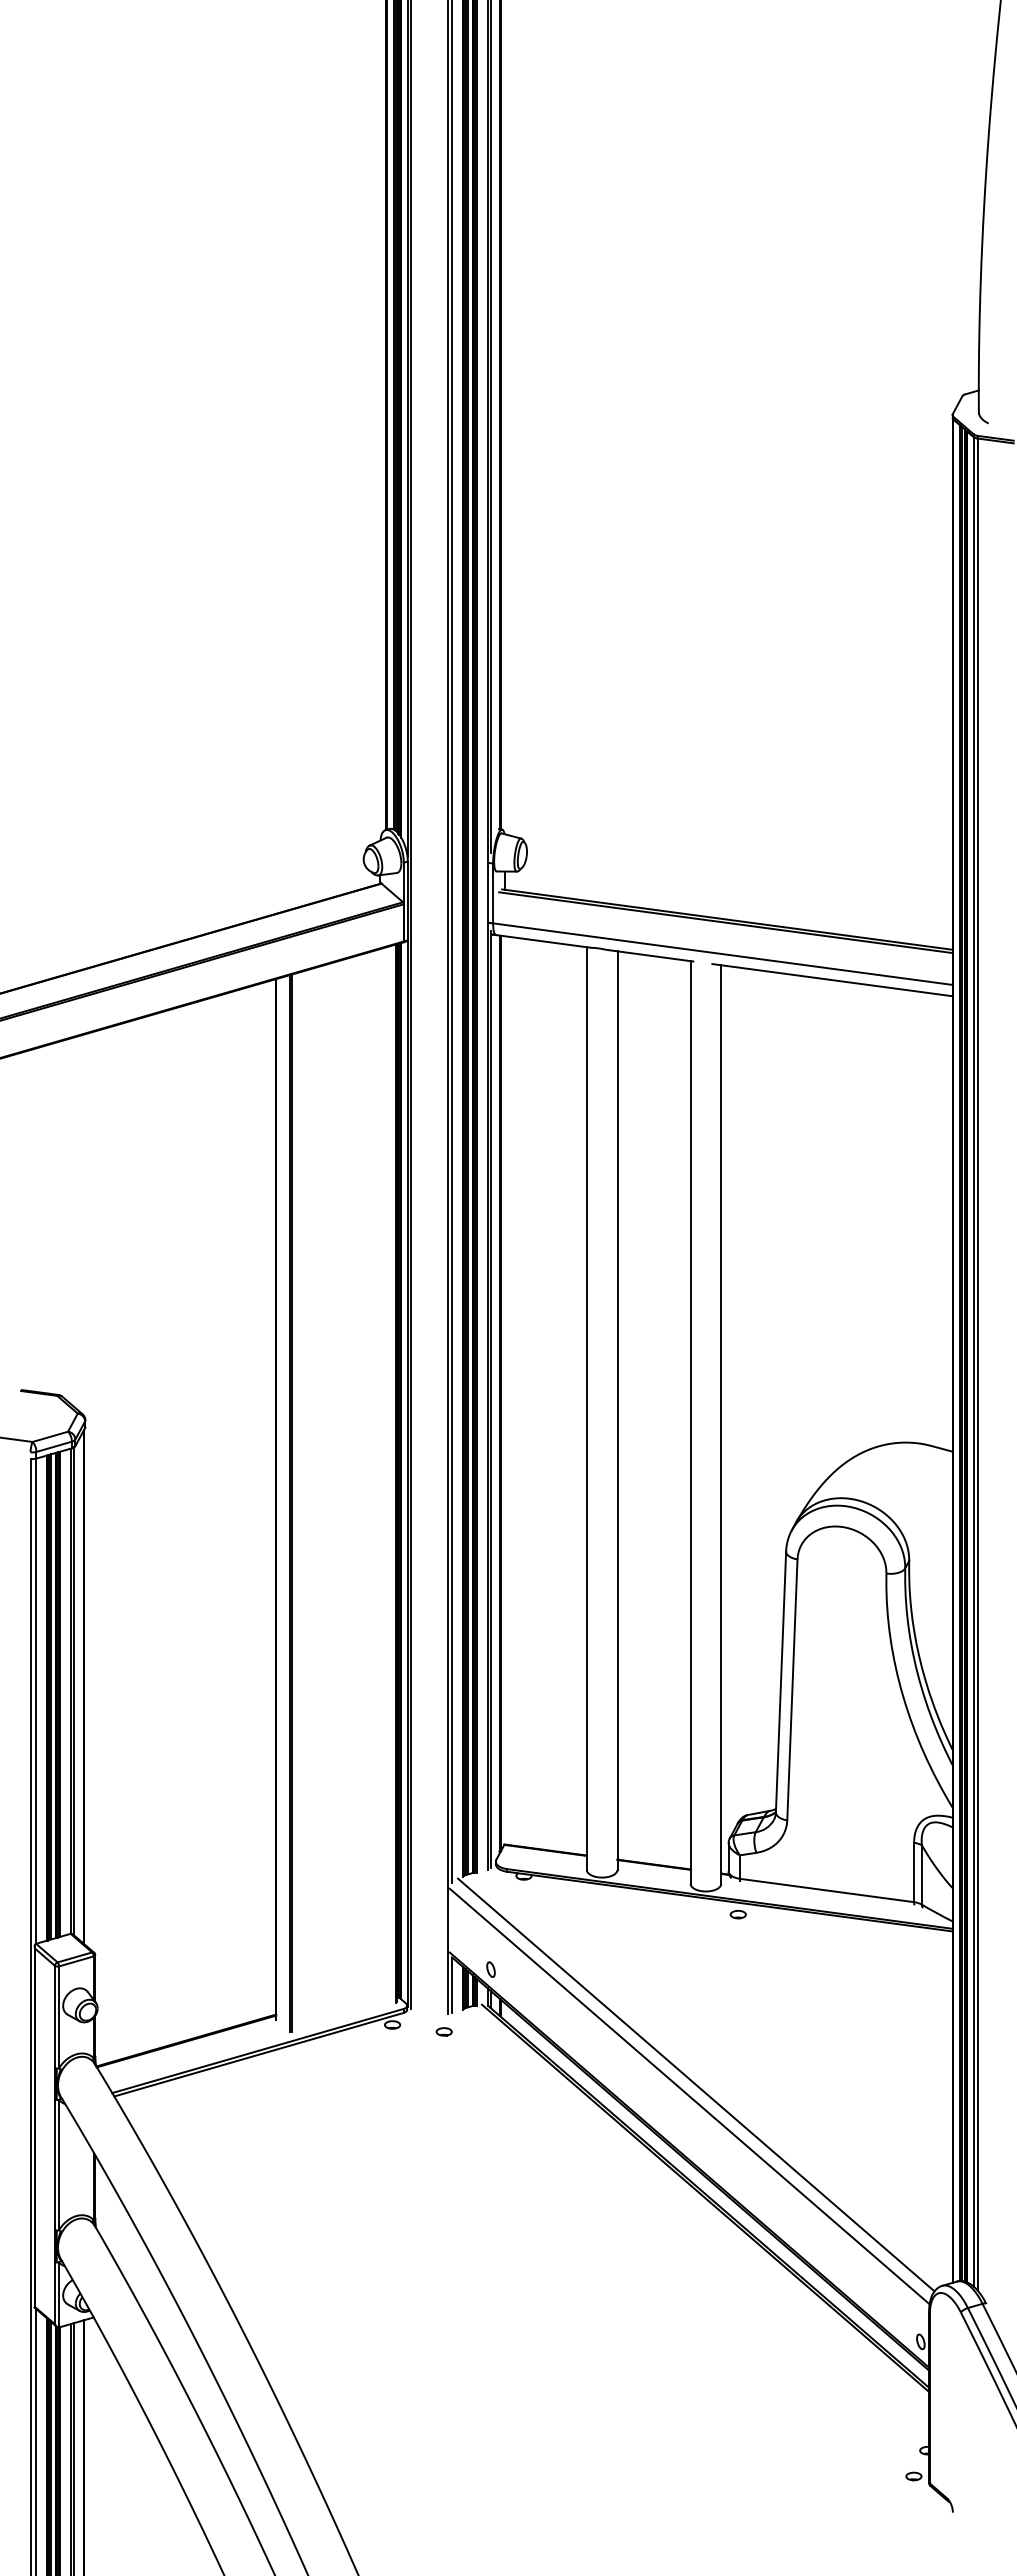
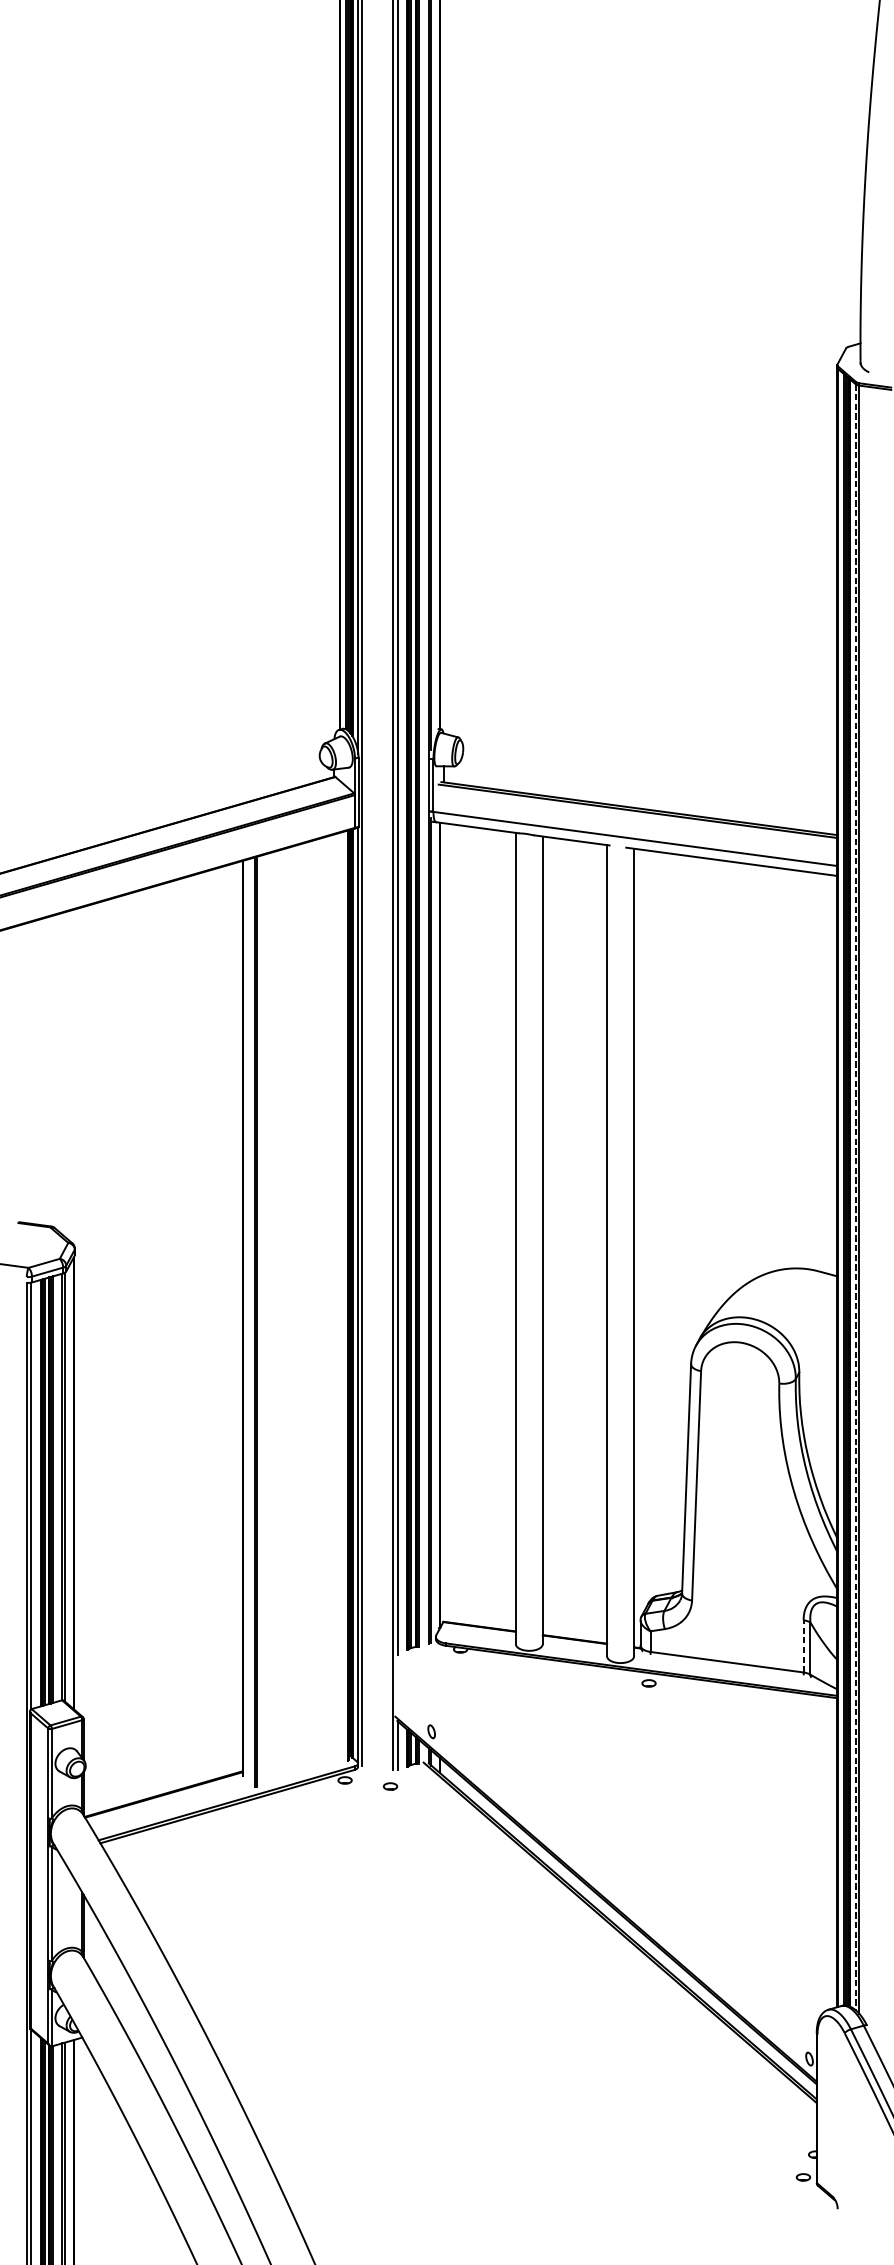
line: (973, 1361) -> (855, 1197), solid -> dashed
line: (914, 1872) -> (803, 1646), solid -> dashed
line: (696, 2084) -> (612, 1832), removed
line: (689, 2096) -> (606, 1843), removed

